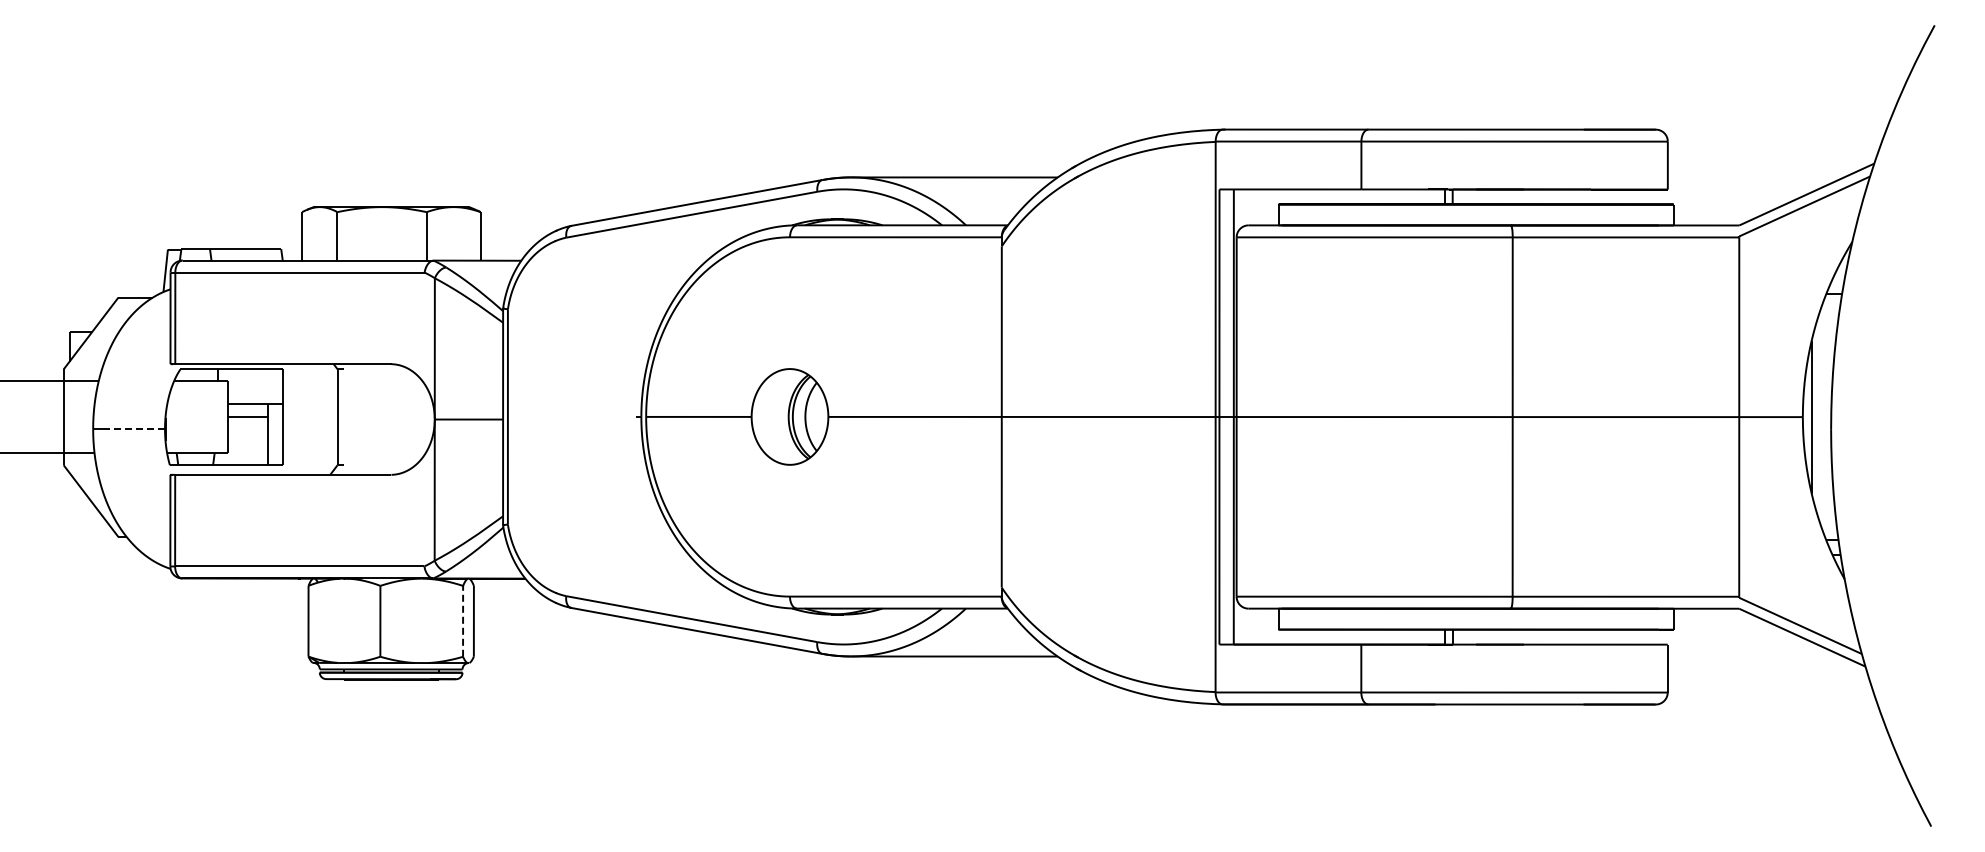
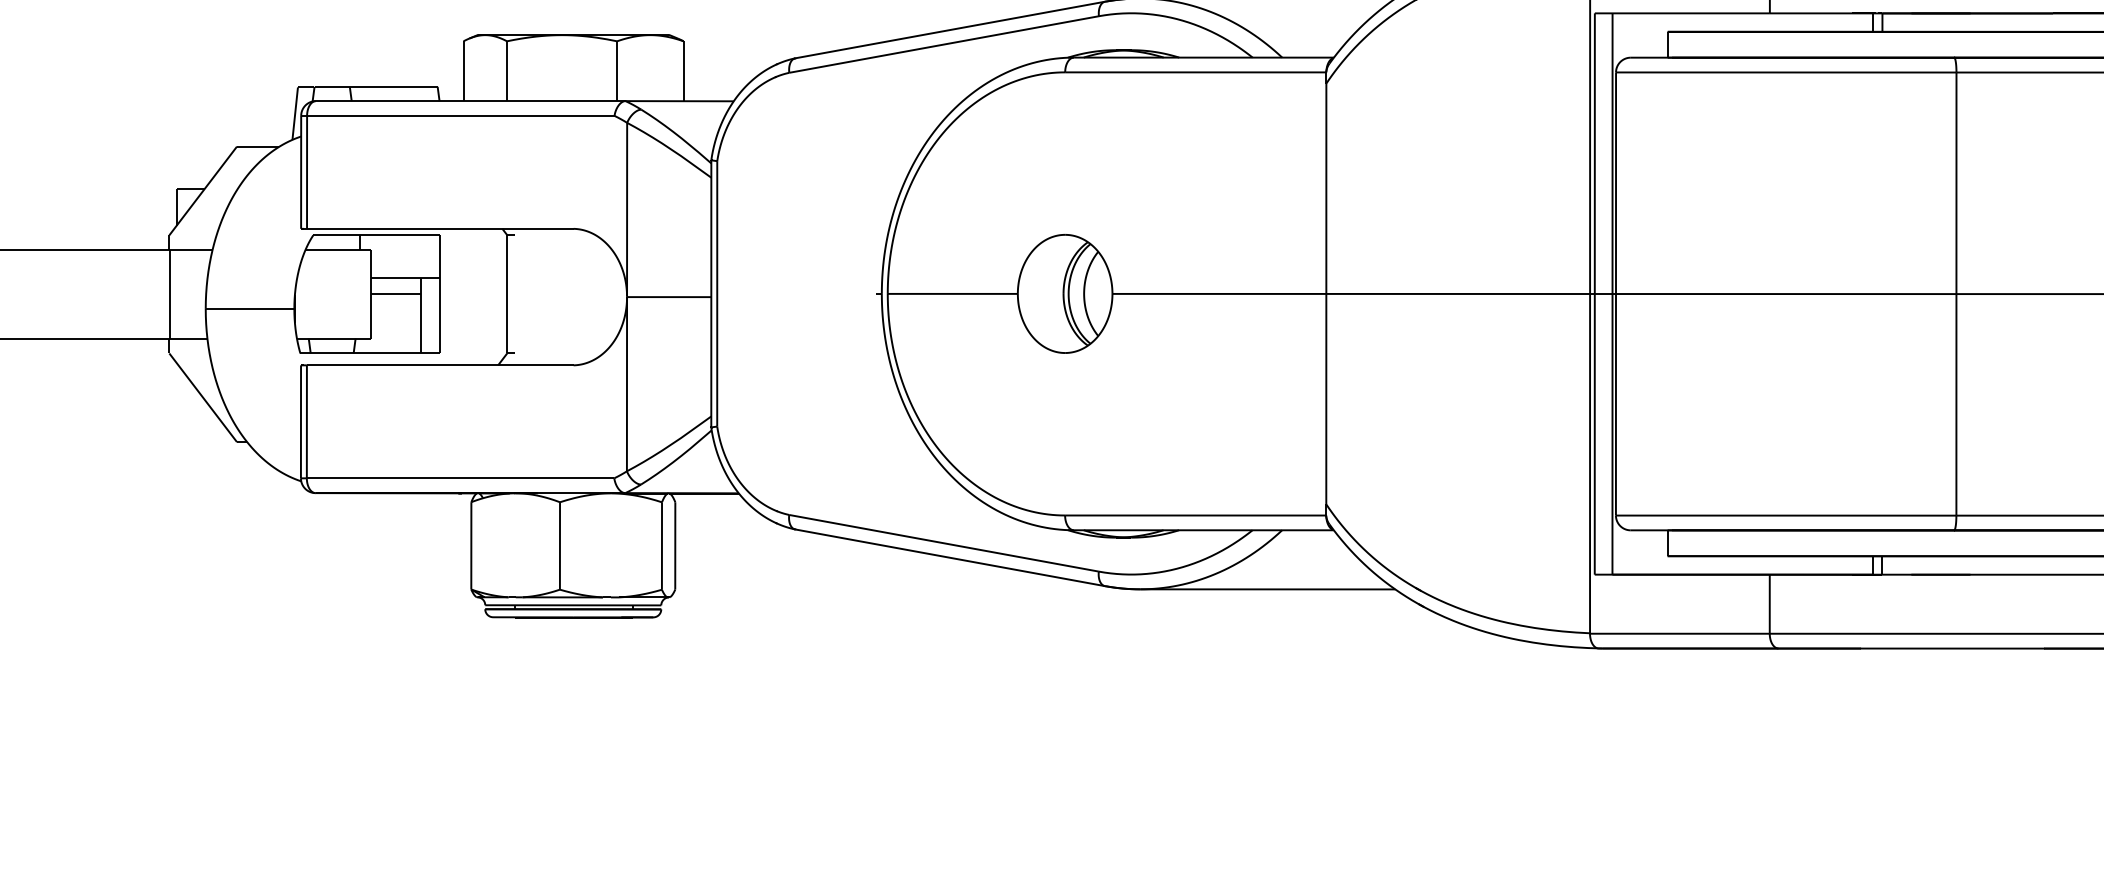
line: (136, 429) -> (259, 309), dashed -> solid
line: (463, 620) -> (662, 544), dashed -> solid

